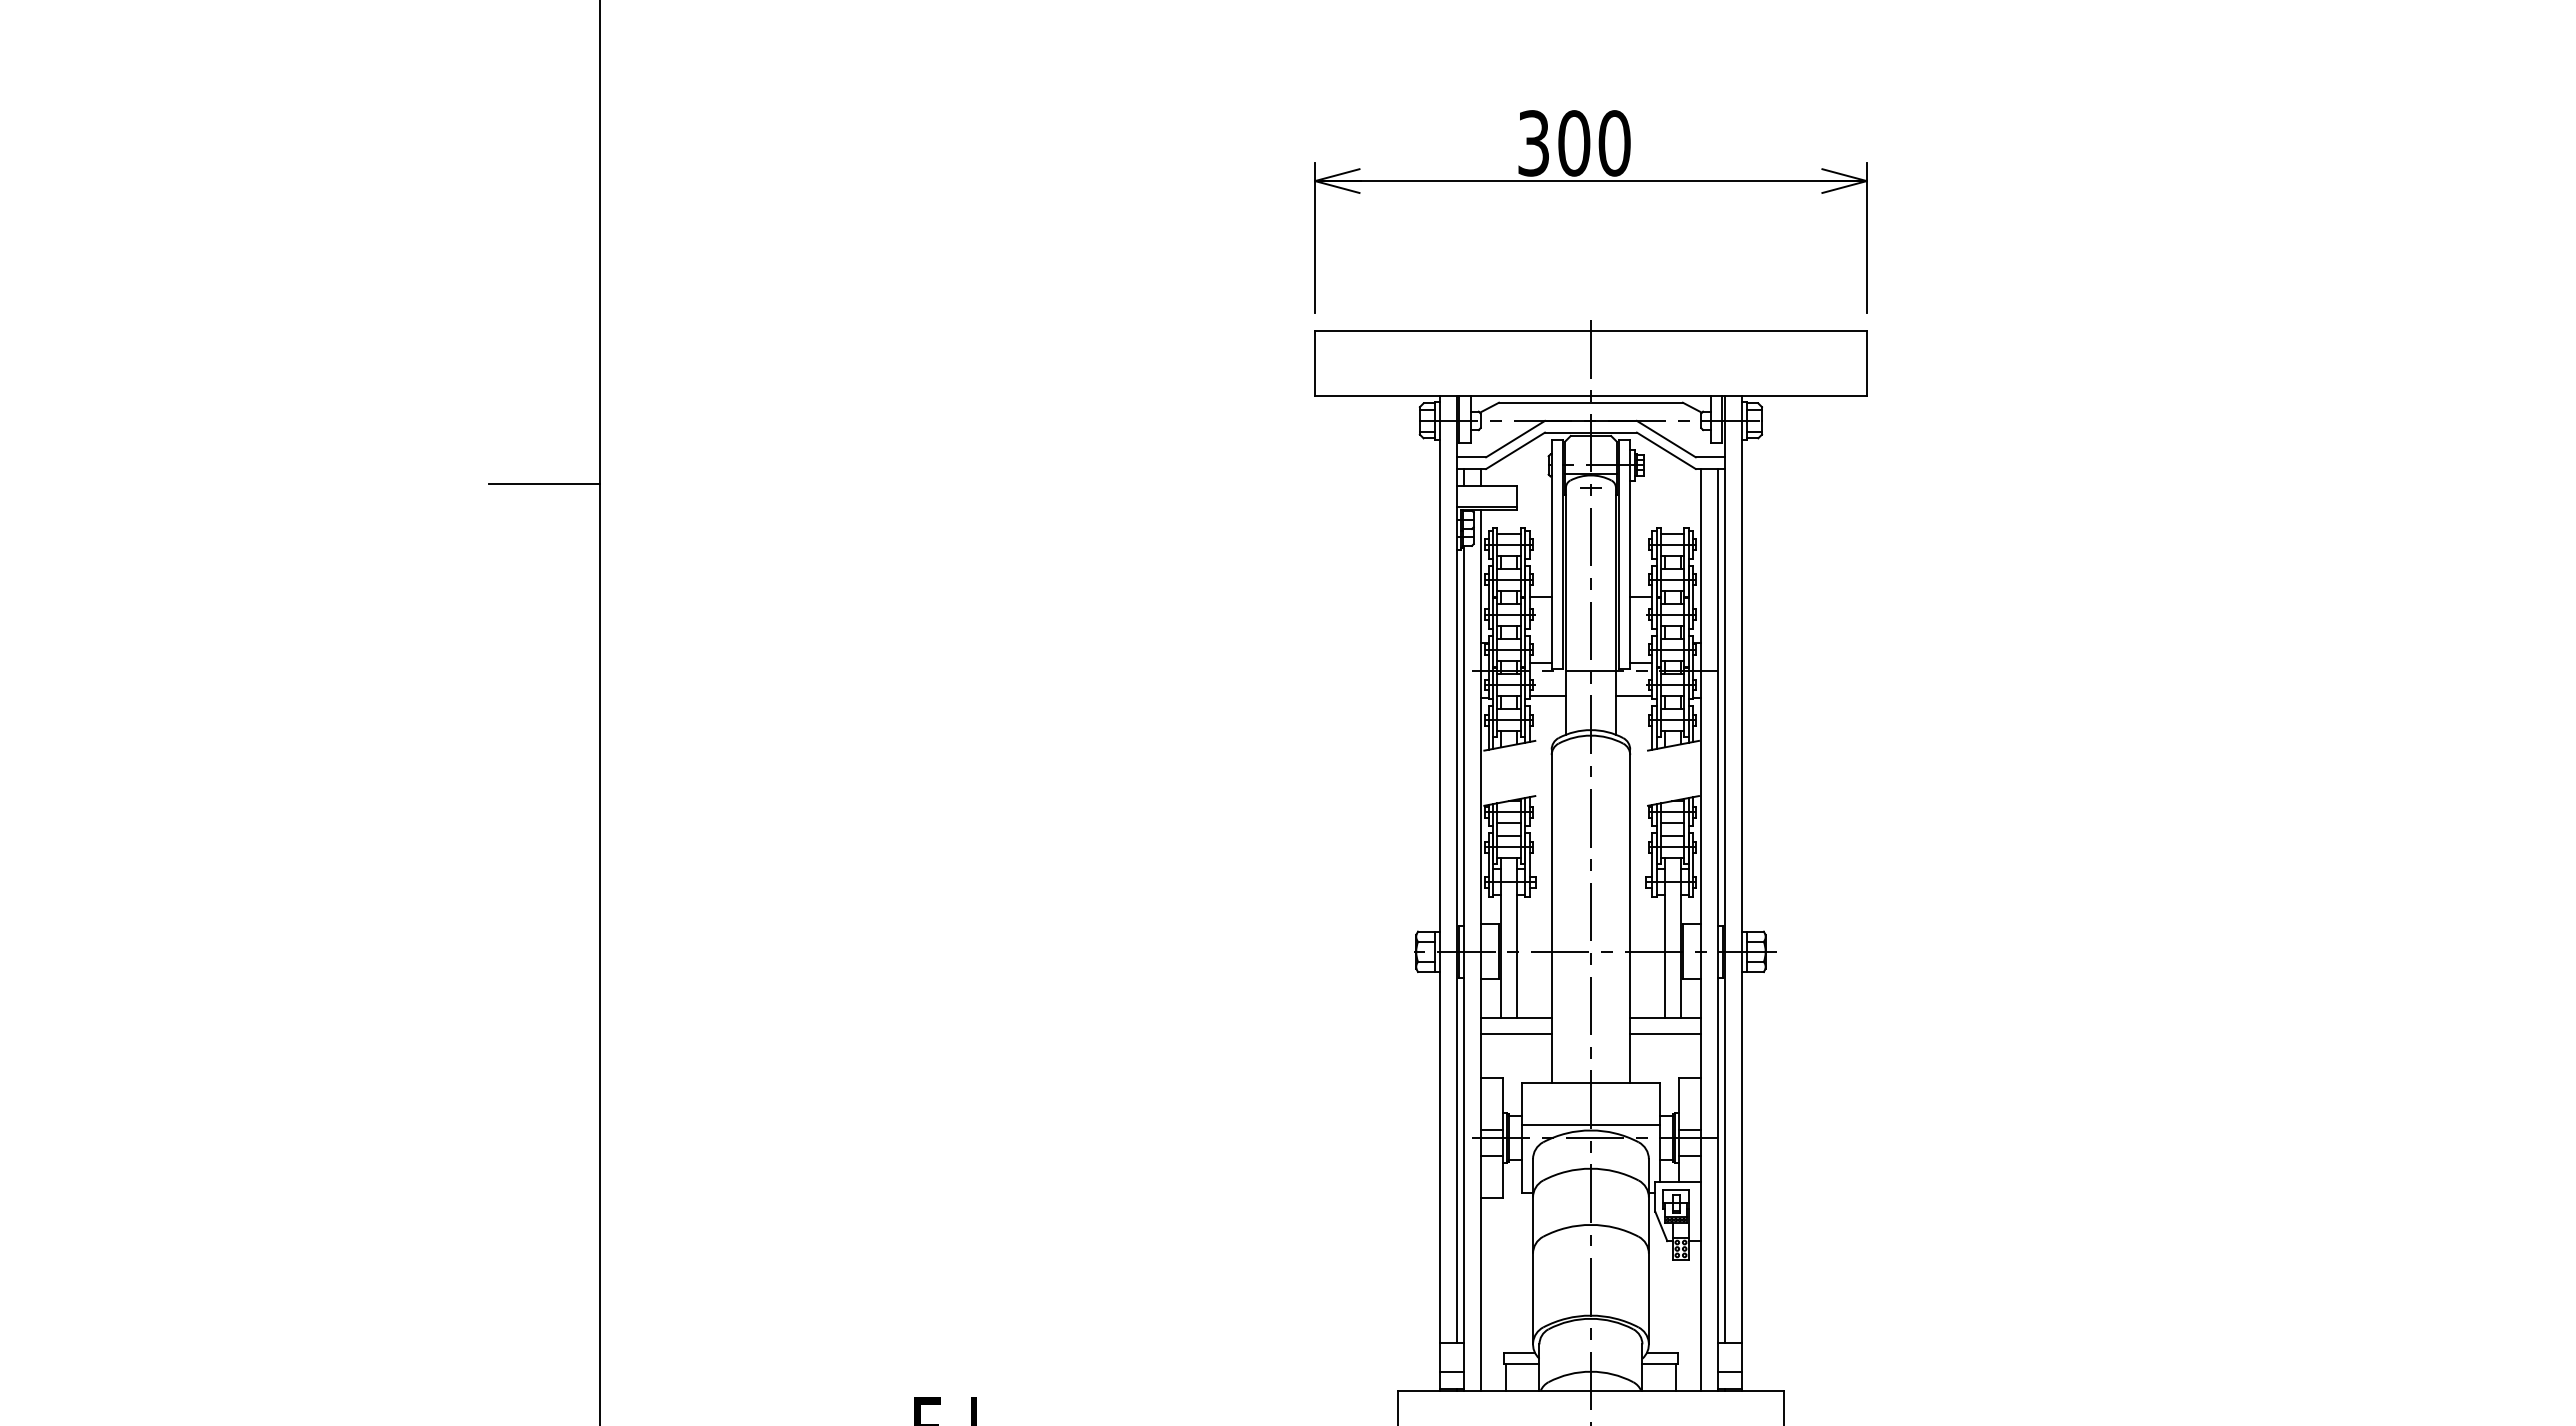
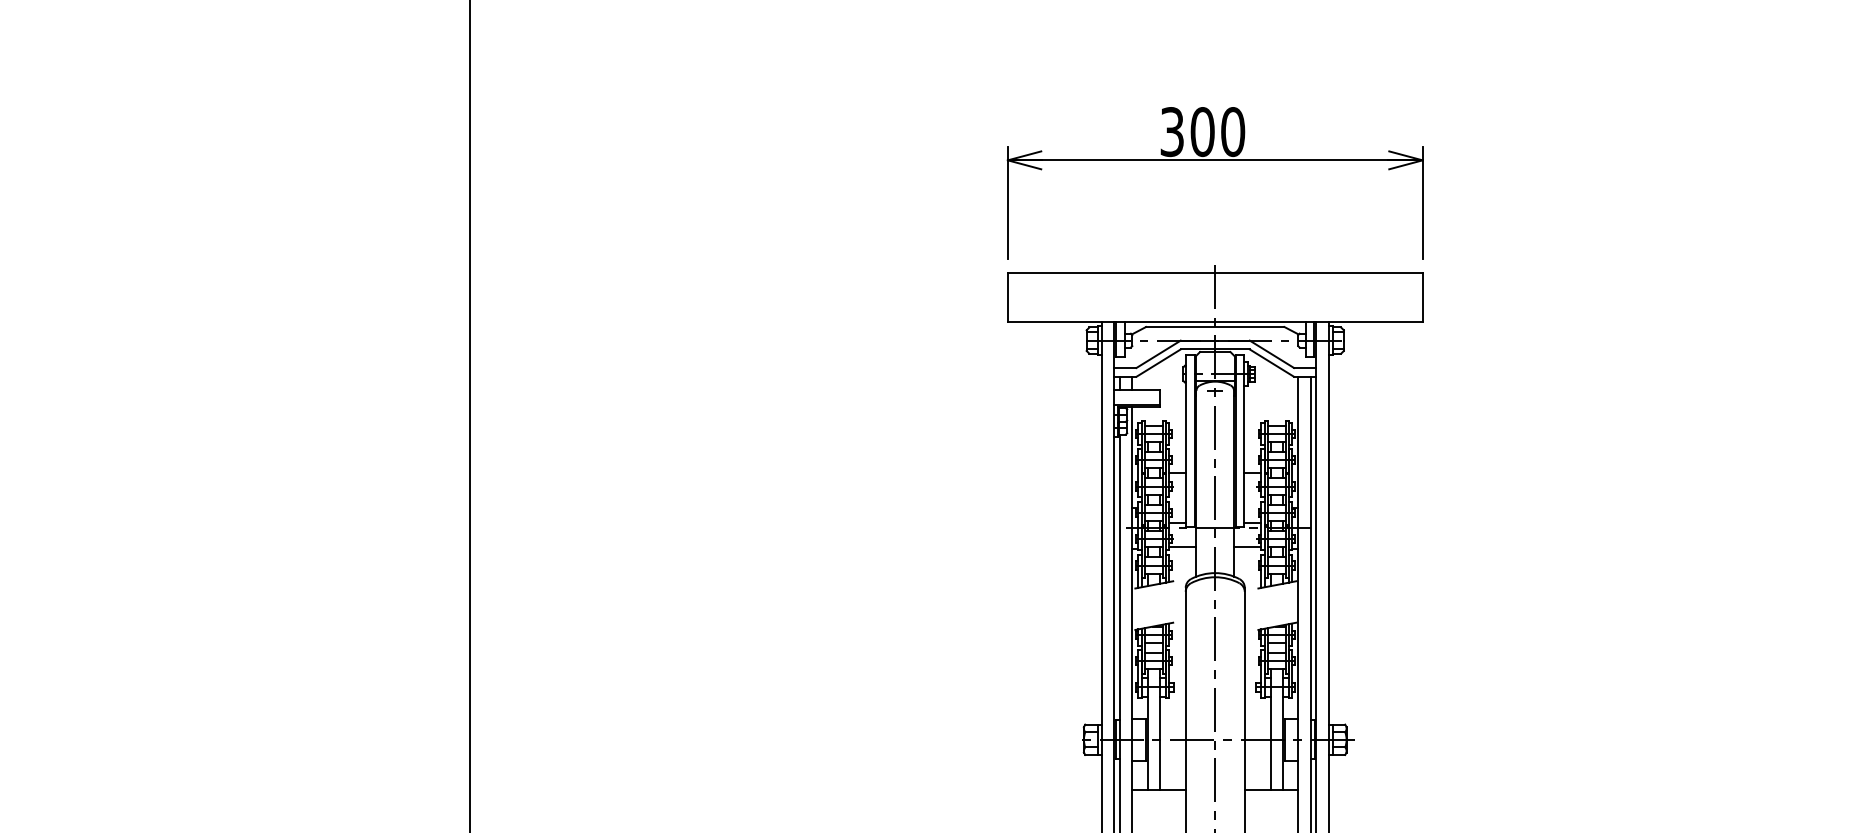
line: (544, 484) -> (428, 388), removed
line: (1515, 1033) -> (1158, 801), removed
line: (1665, 1033) -> (1271, 801), removed

